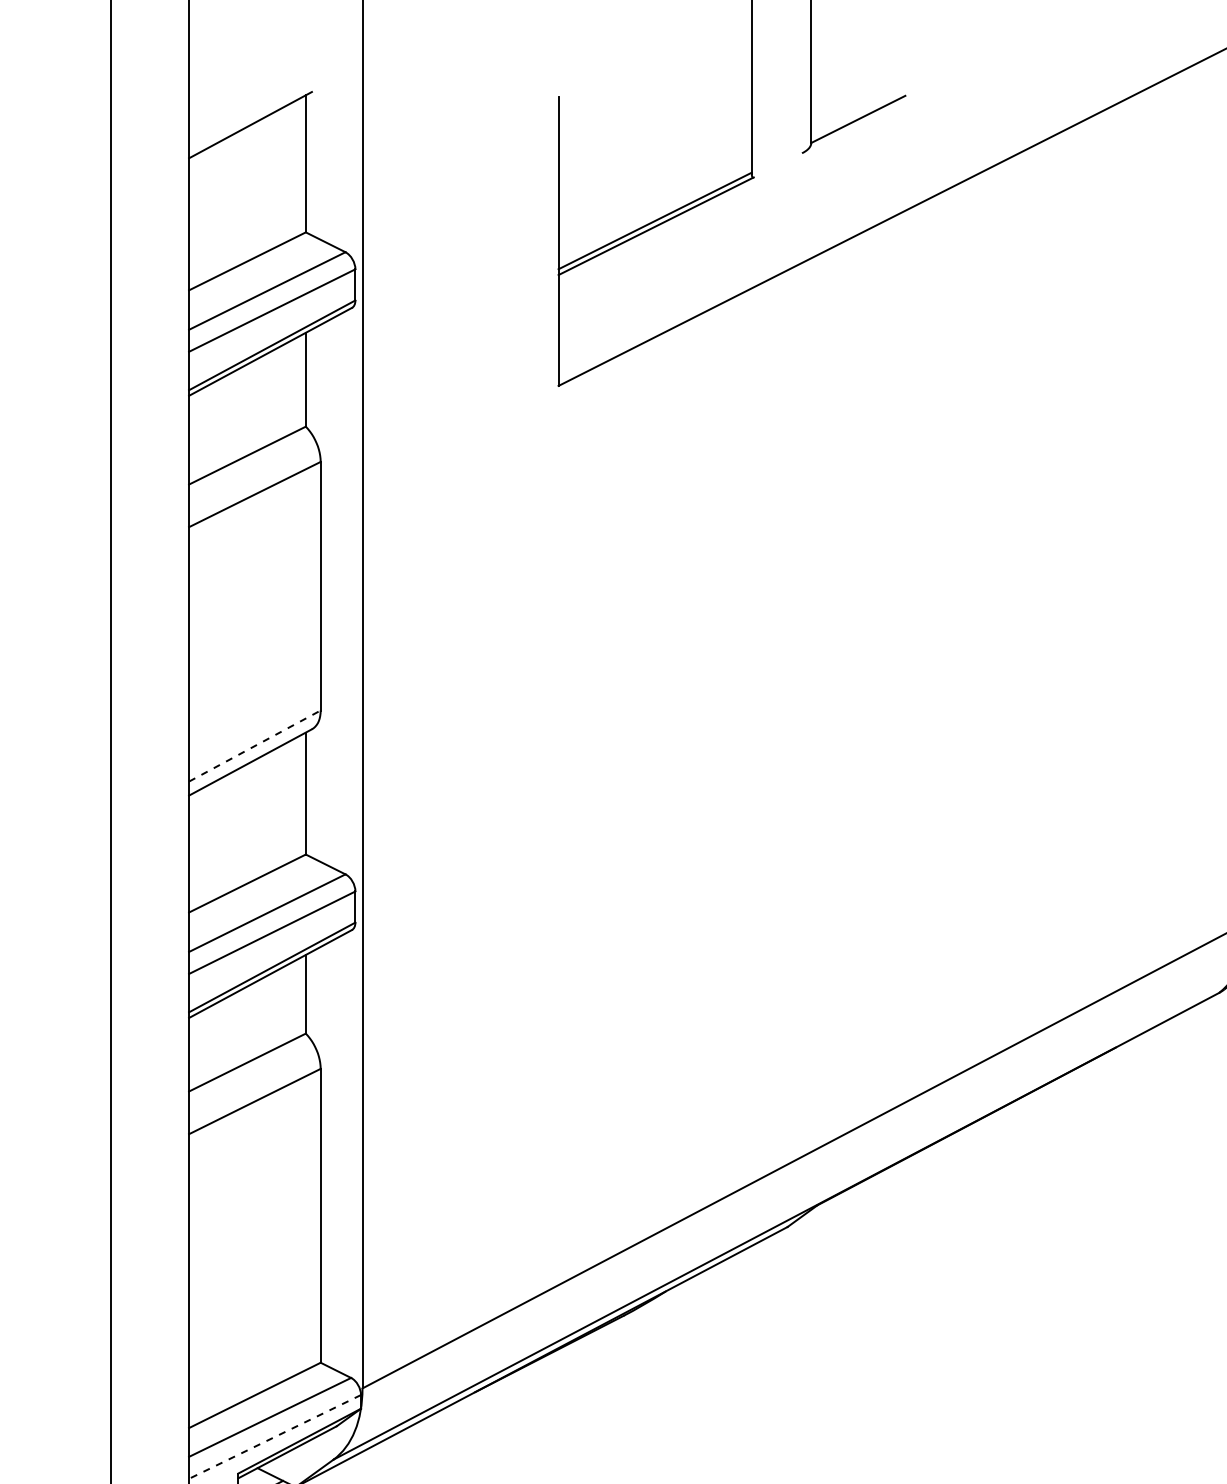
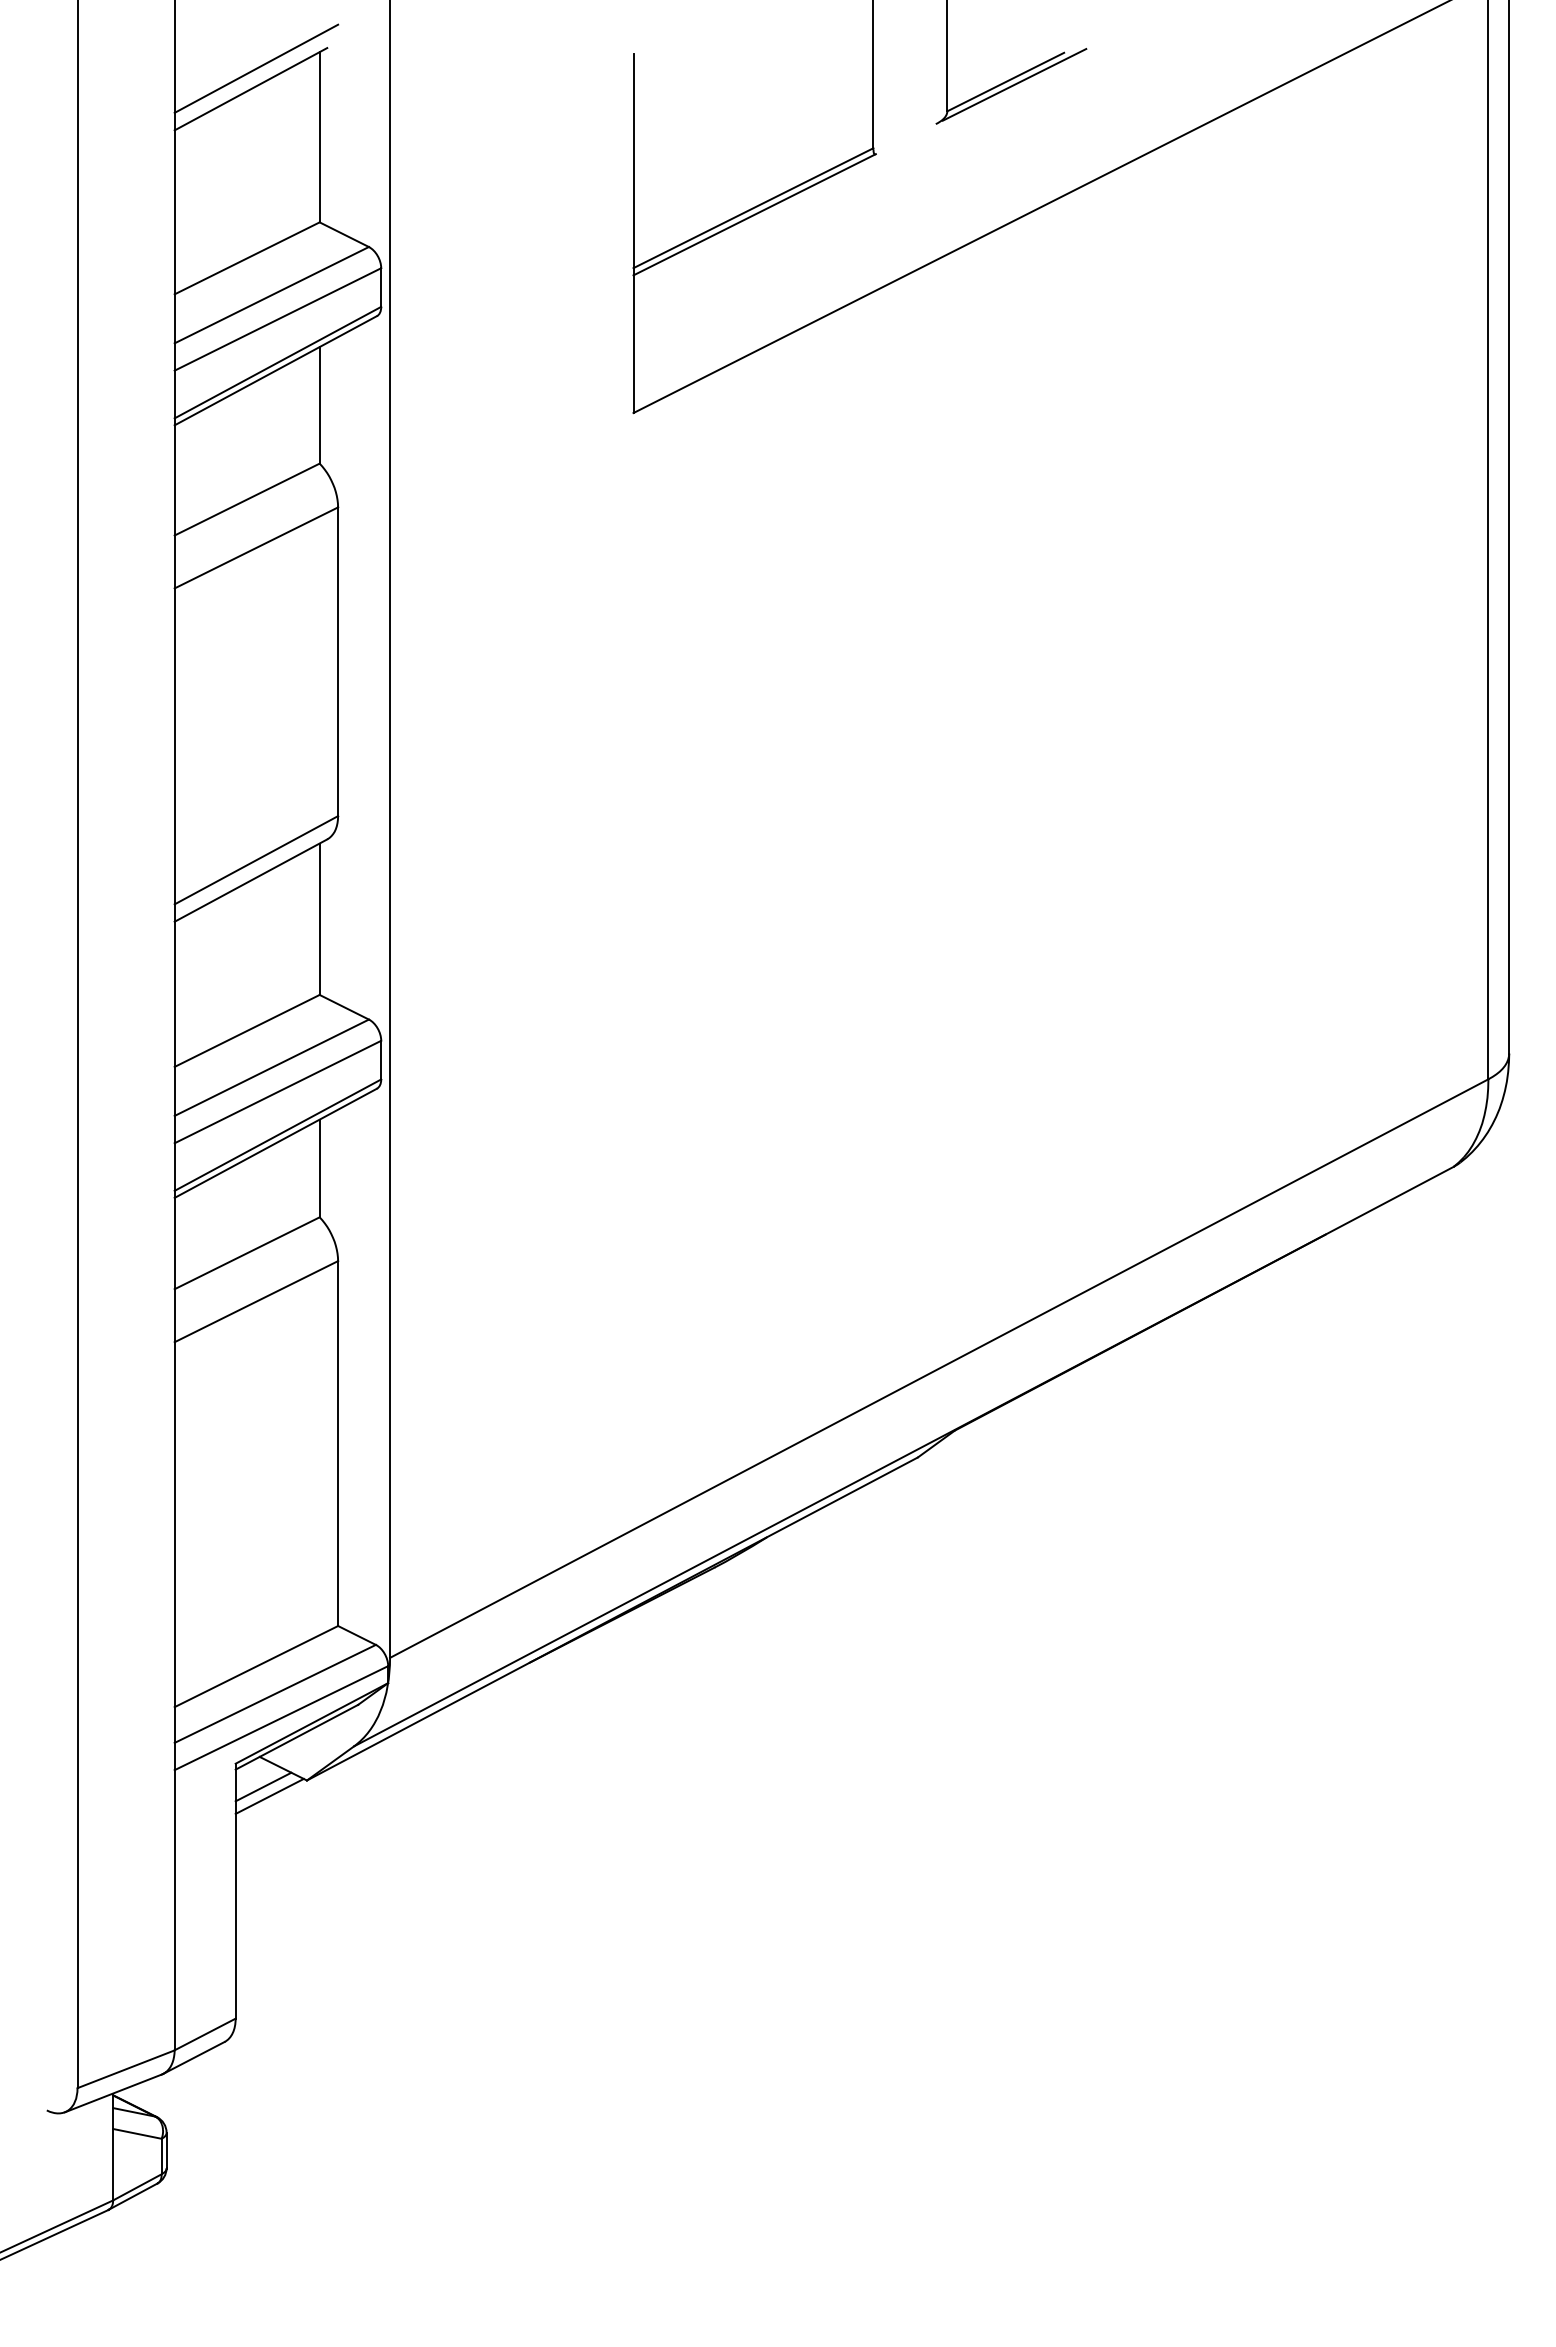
line: (254, 108) -> (256, 68), added
line: (865, 121) -> (1014, 84), added
line: (254, 746) -> (256, 860), dashed -> solid
line: (275, 1437) -> (281, 1718), dashed -> solid

